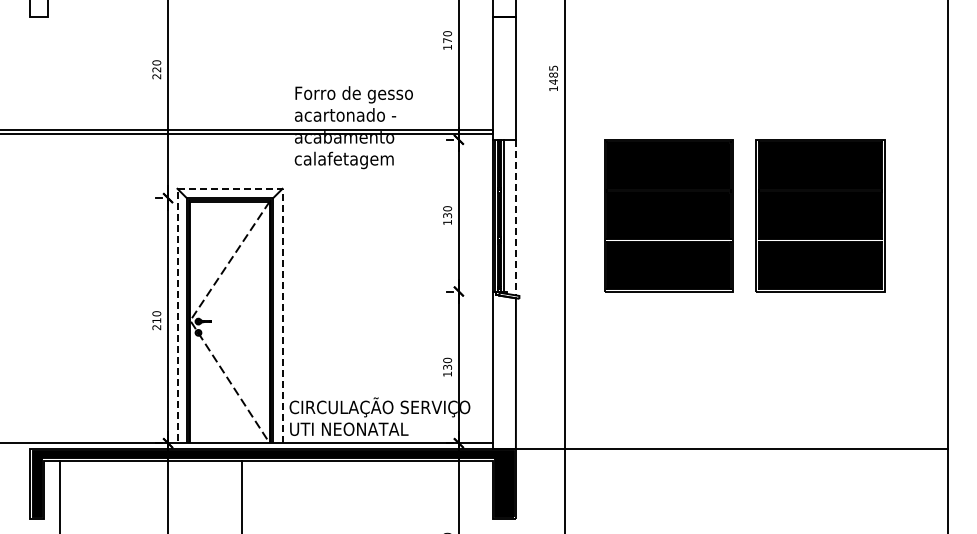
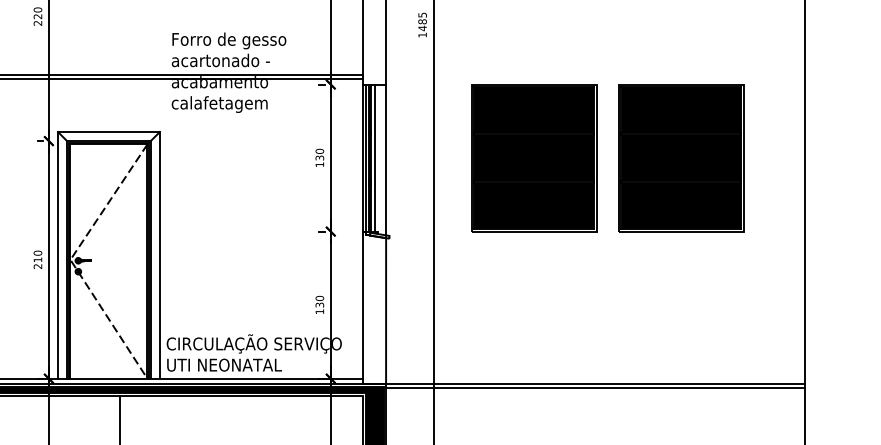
line: (230, 188) -> (109, 131), dashed -> solid
line: (515, 217) -> (385, 159), dashed -> solid
line: (731, 452) -> (595, 387), added

